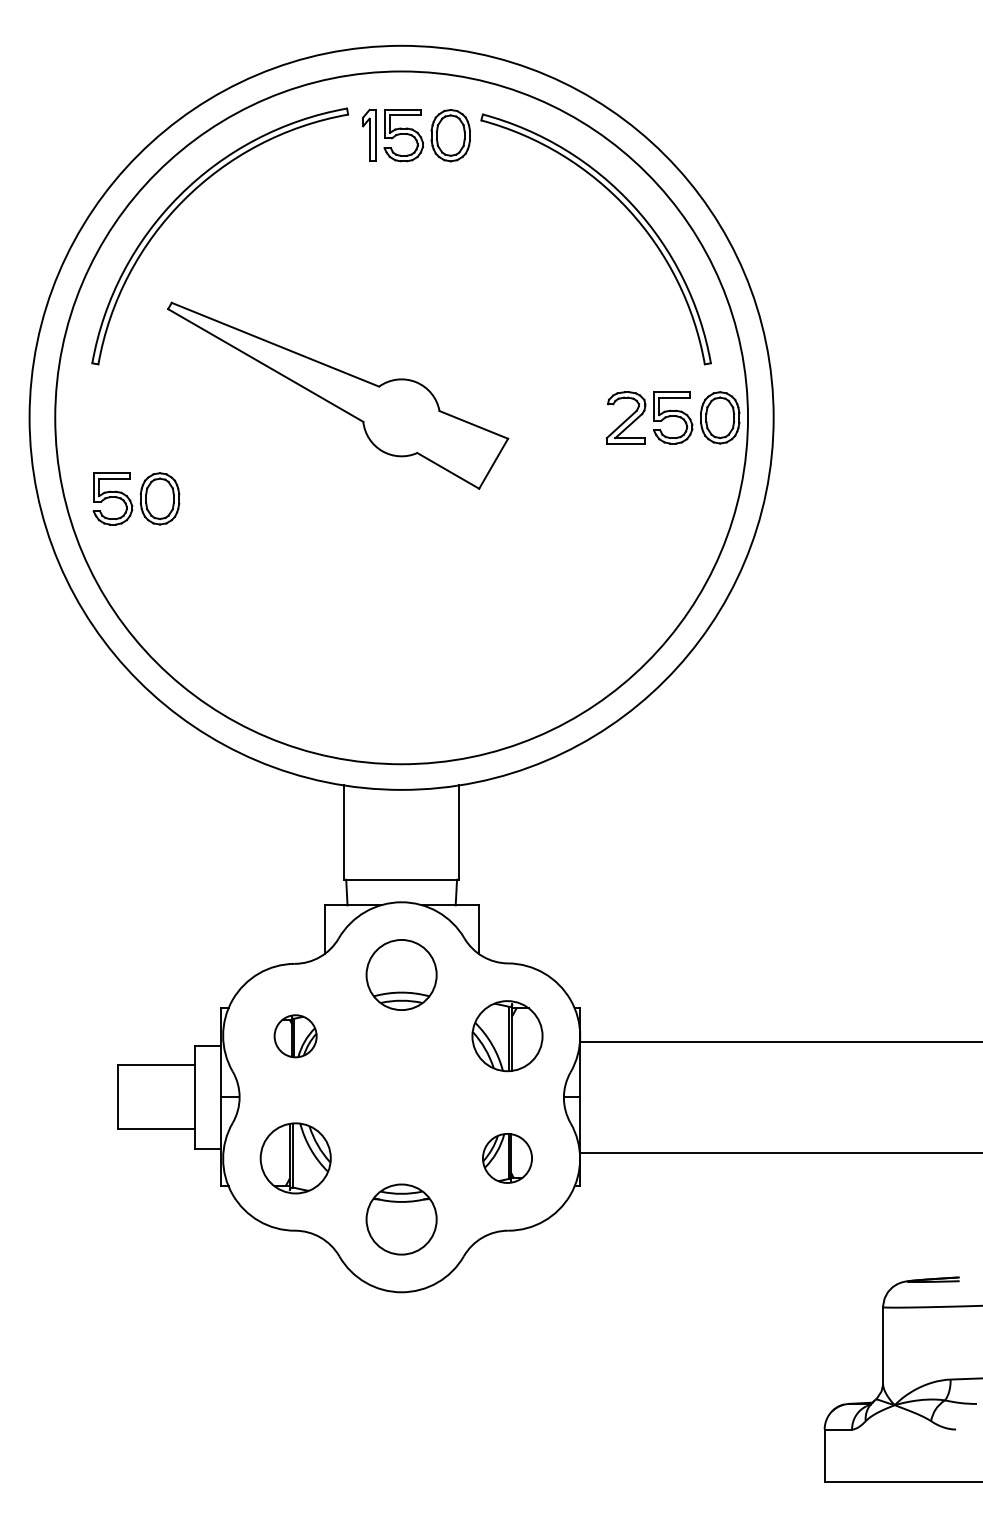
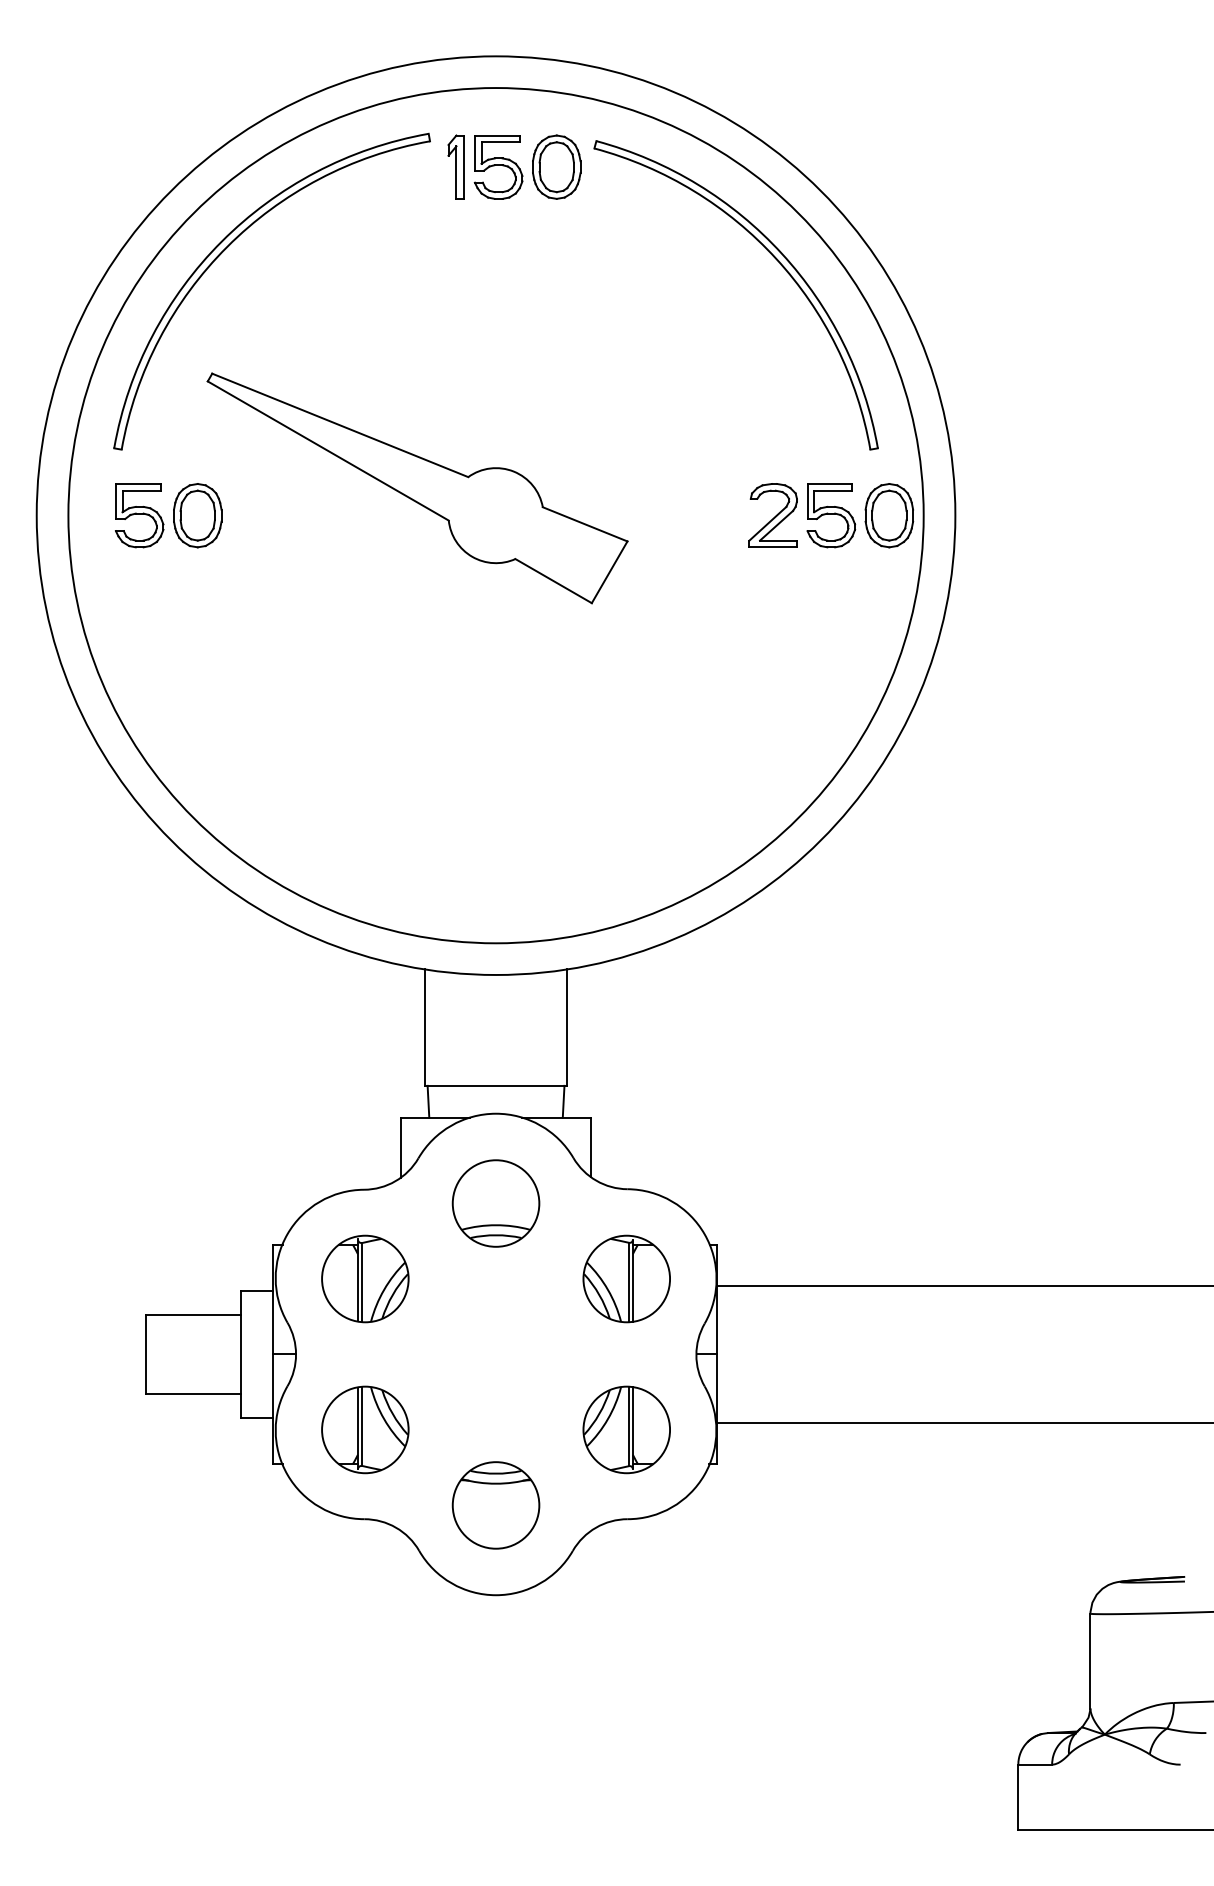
part: (136, 498) -> (168, 515), moved
part: (295, 1036) -> (365, 1279), size x1.67
part: (507, 1158) -> (626, 1430), size x1.43

